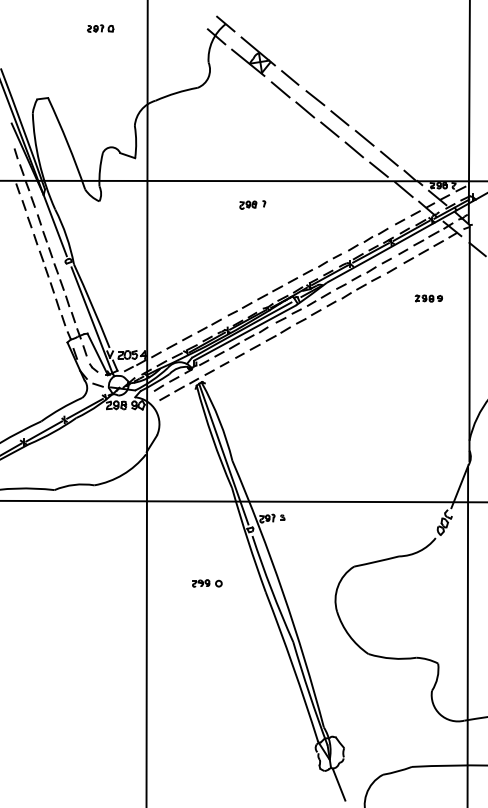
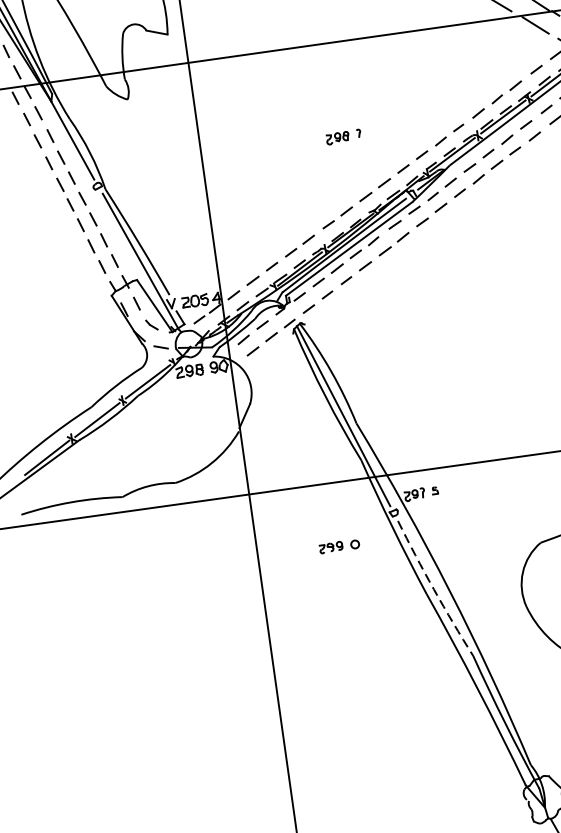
part: (252, 204) -> (343, 136), moved
part: (207, 583) -> (339, 546), moved
arc: (271, 589) -> (433, 589), solid -> dashed

